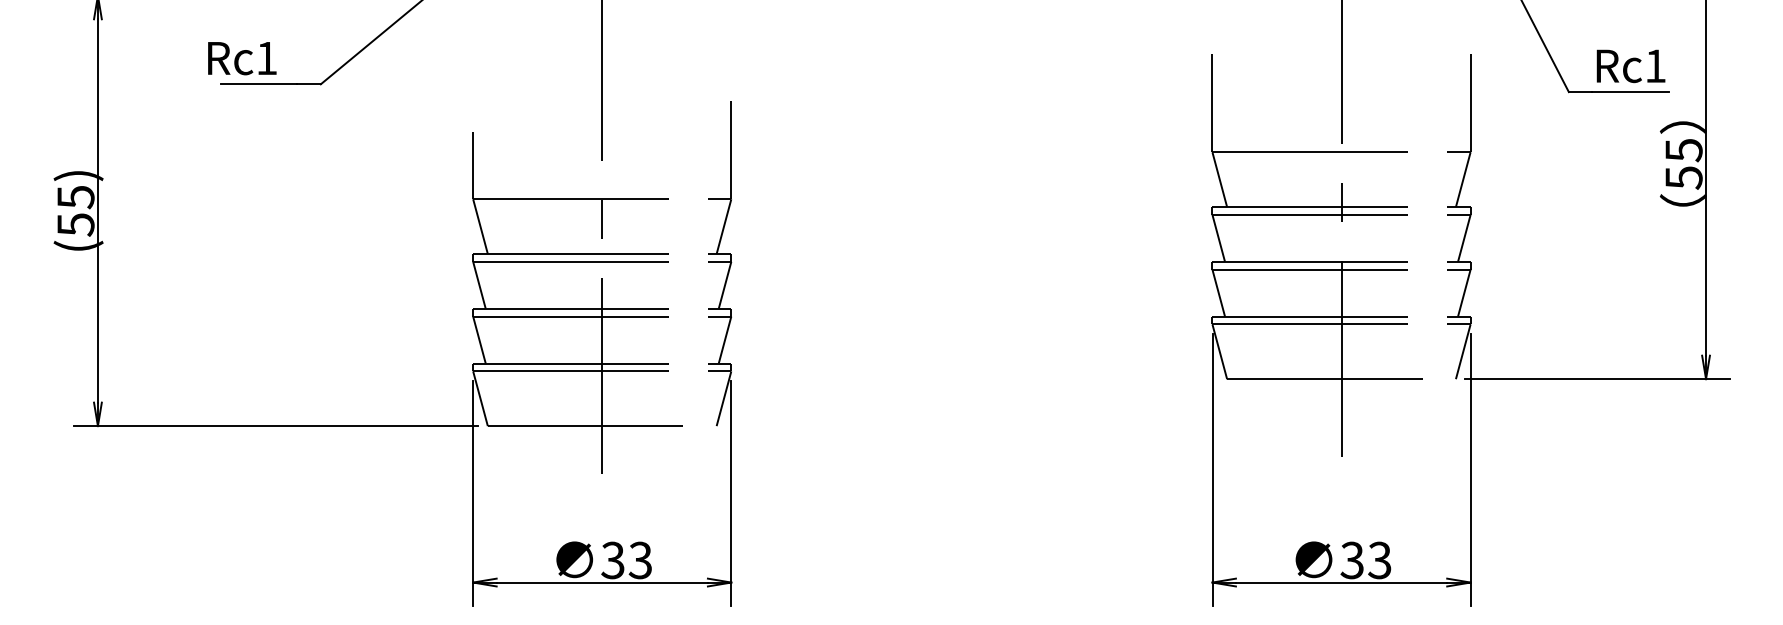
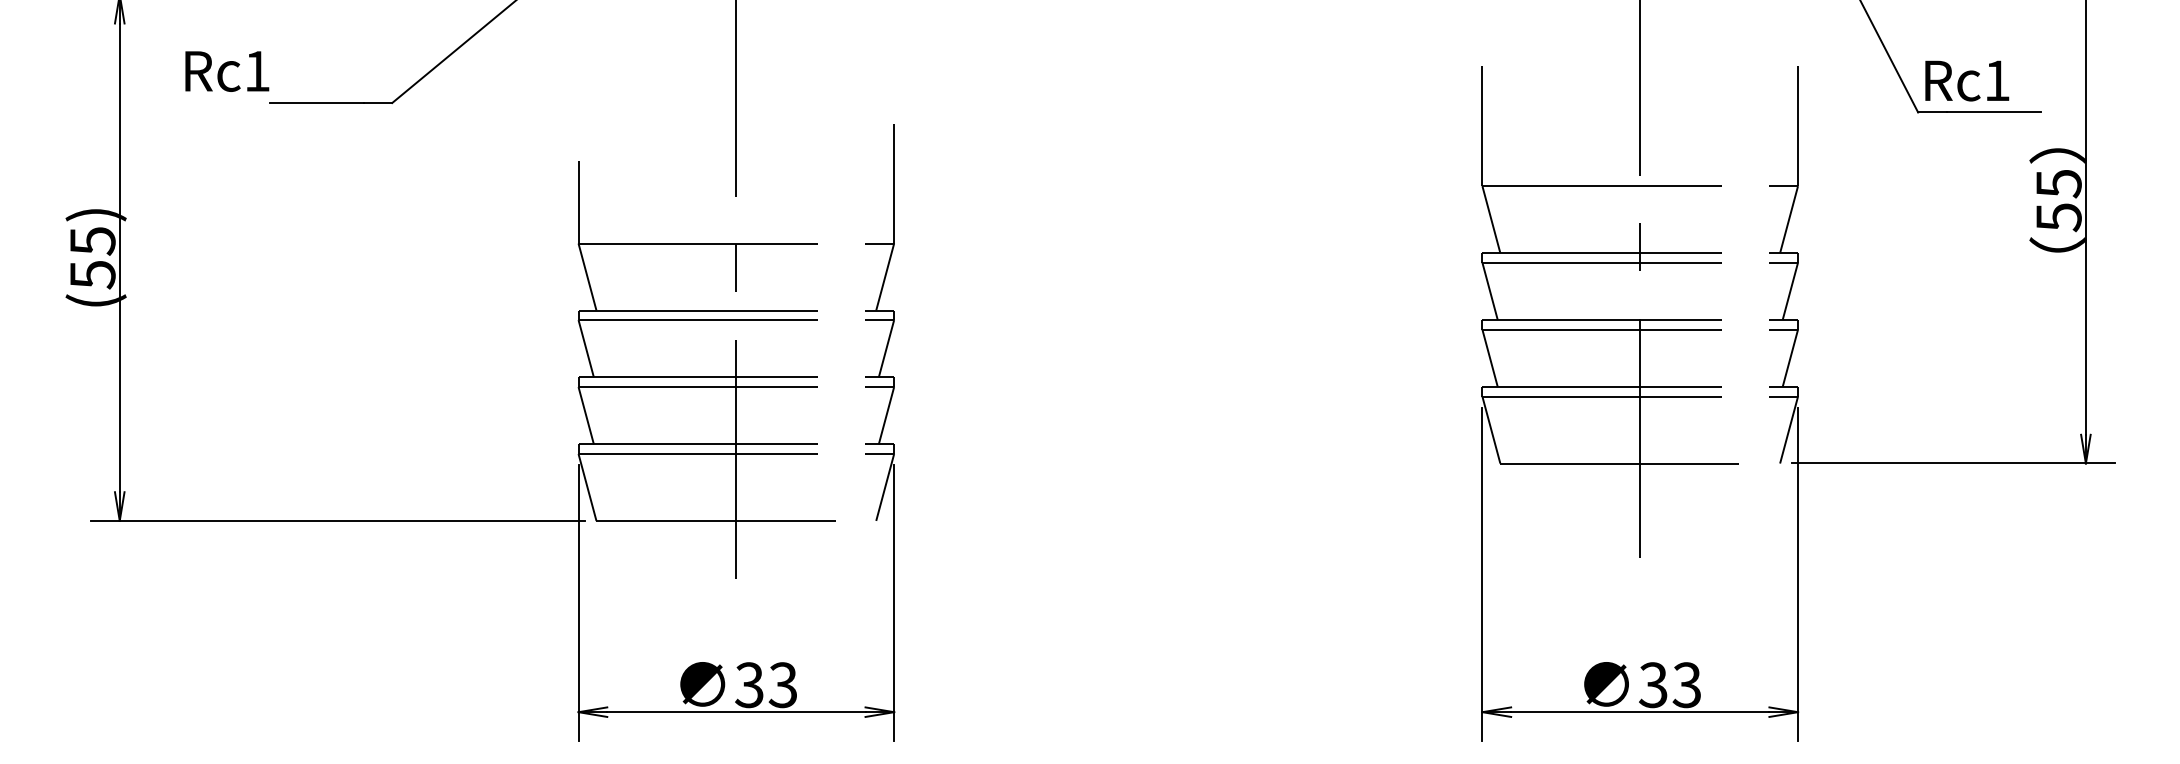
text: (242, 58) -> (227, 71), moved
text: (1631, 65) -> (1967, 80), moved

